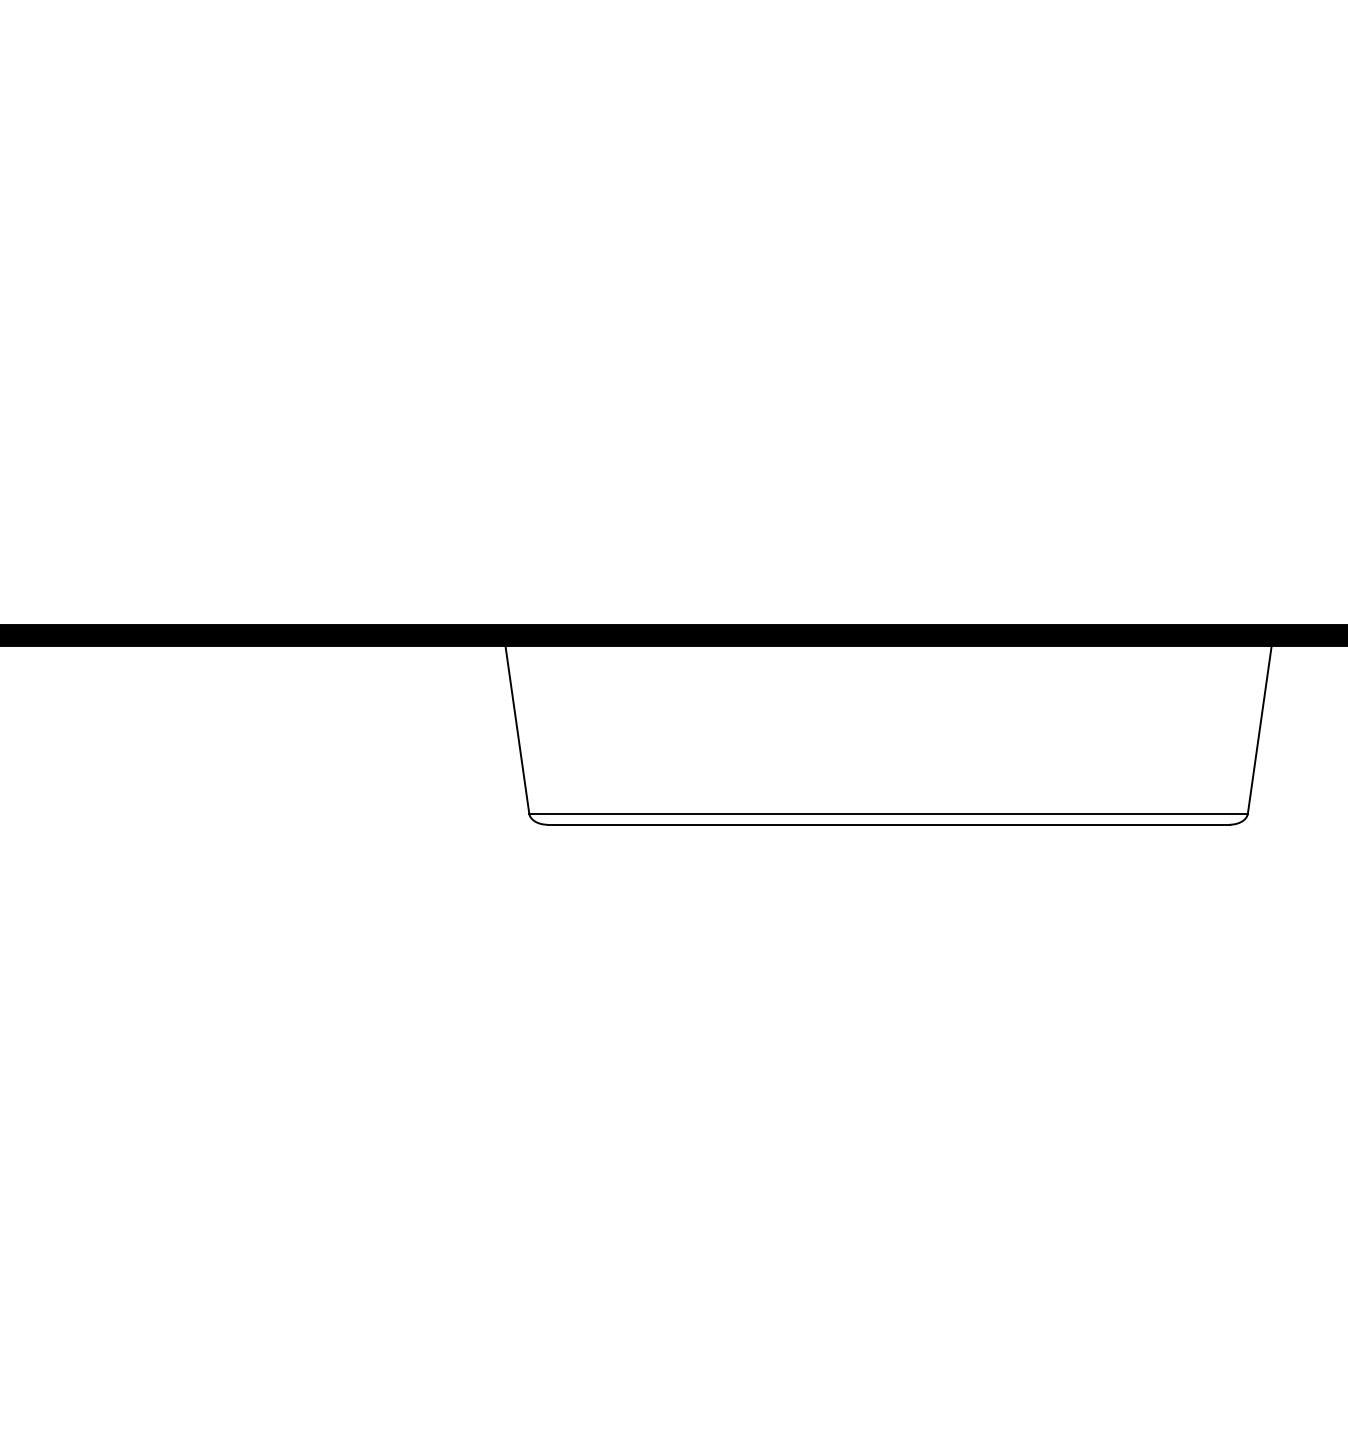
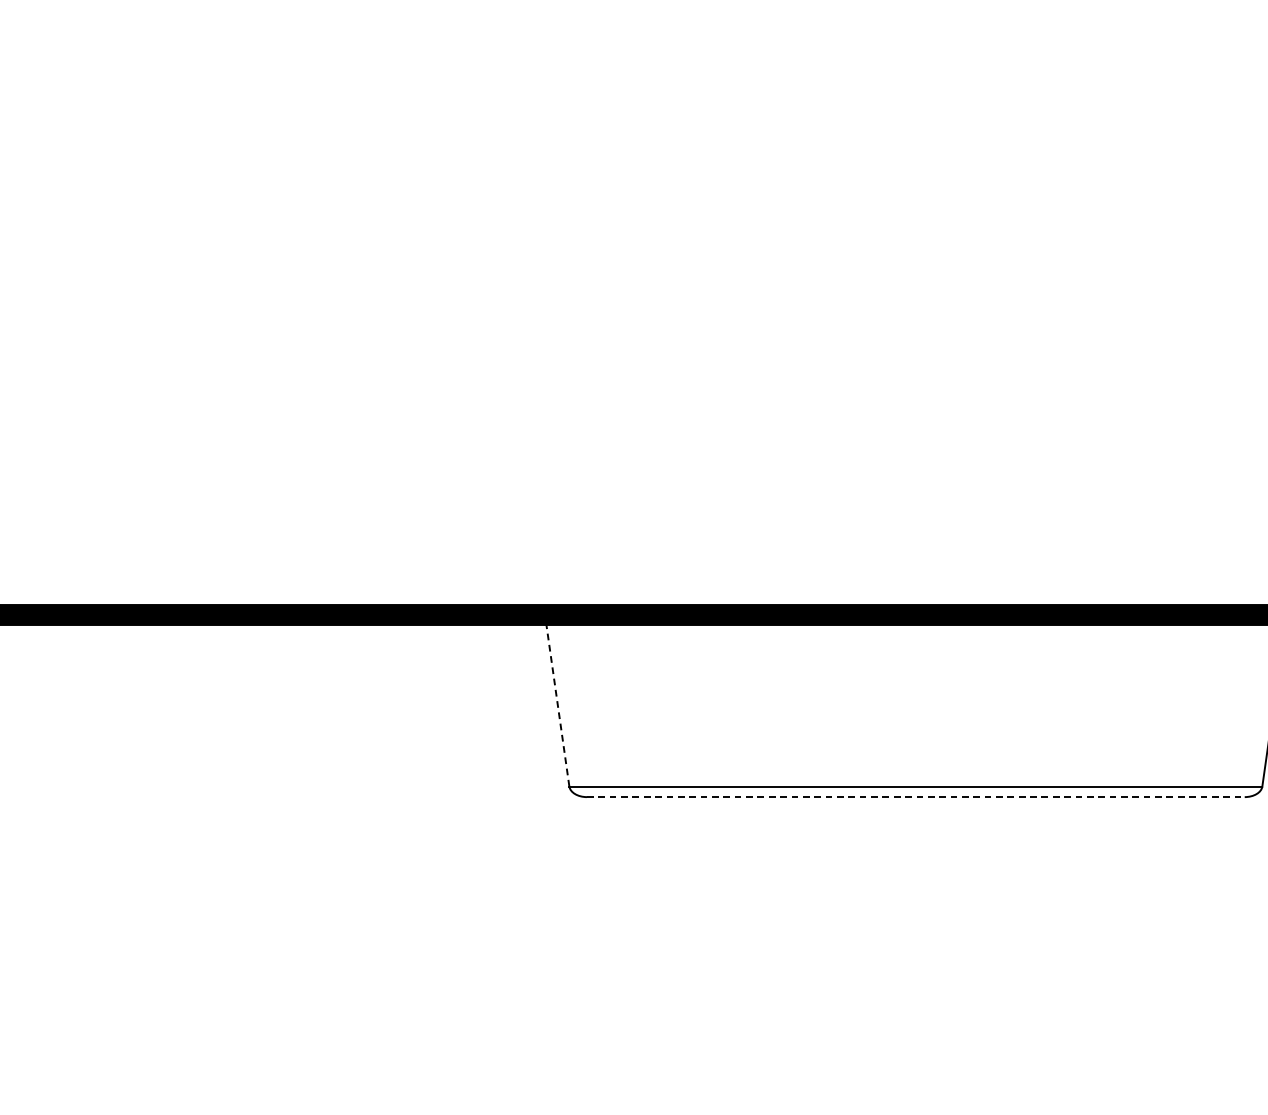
line: (517, 729) -> (557, 705), solid -> dashed
line: (889, 824) -> (916, 796), solid -> dashed

